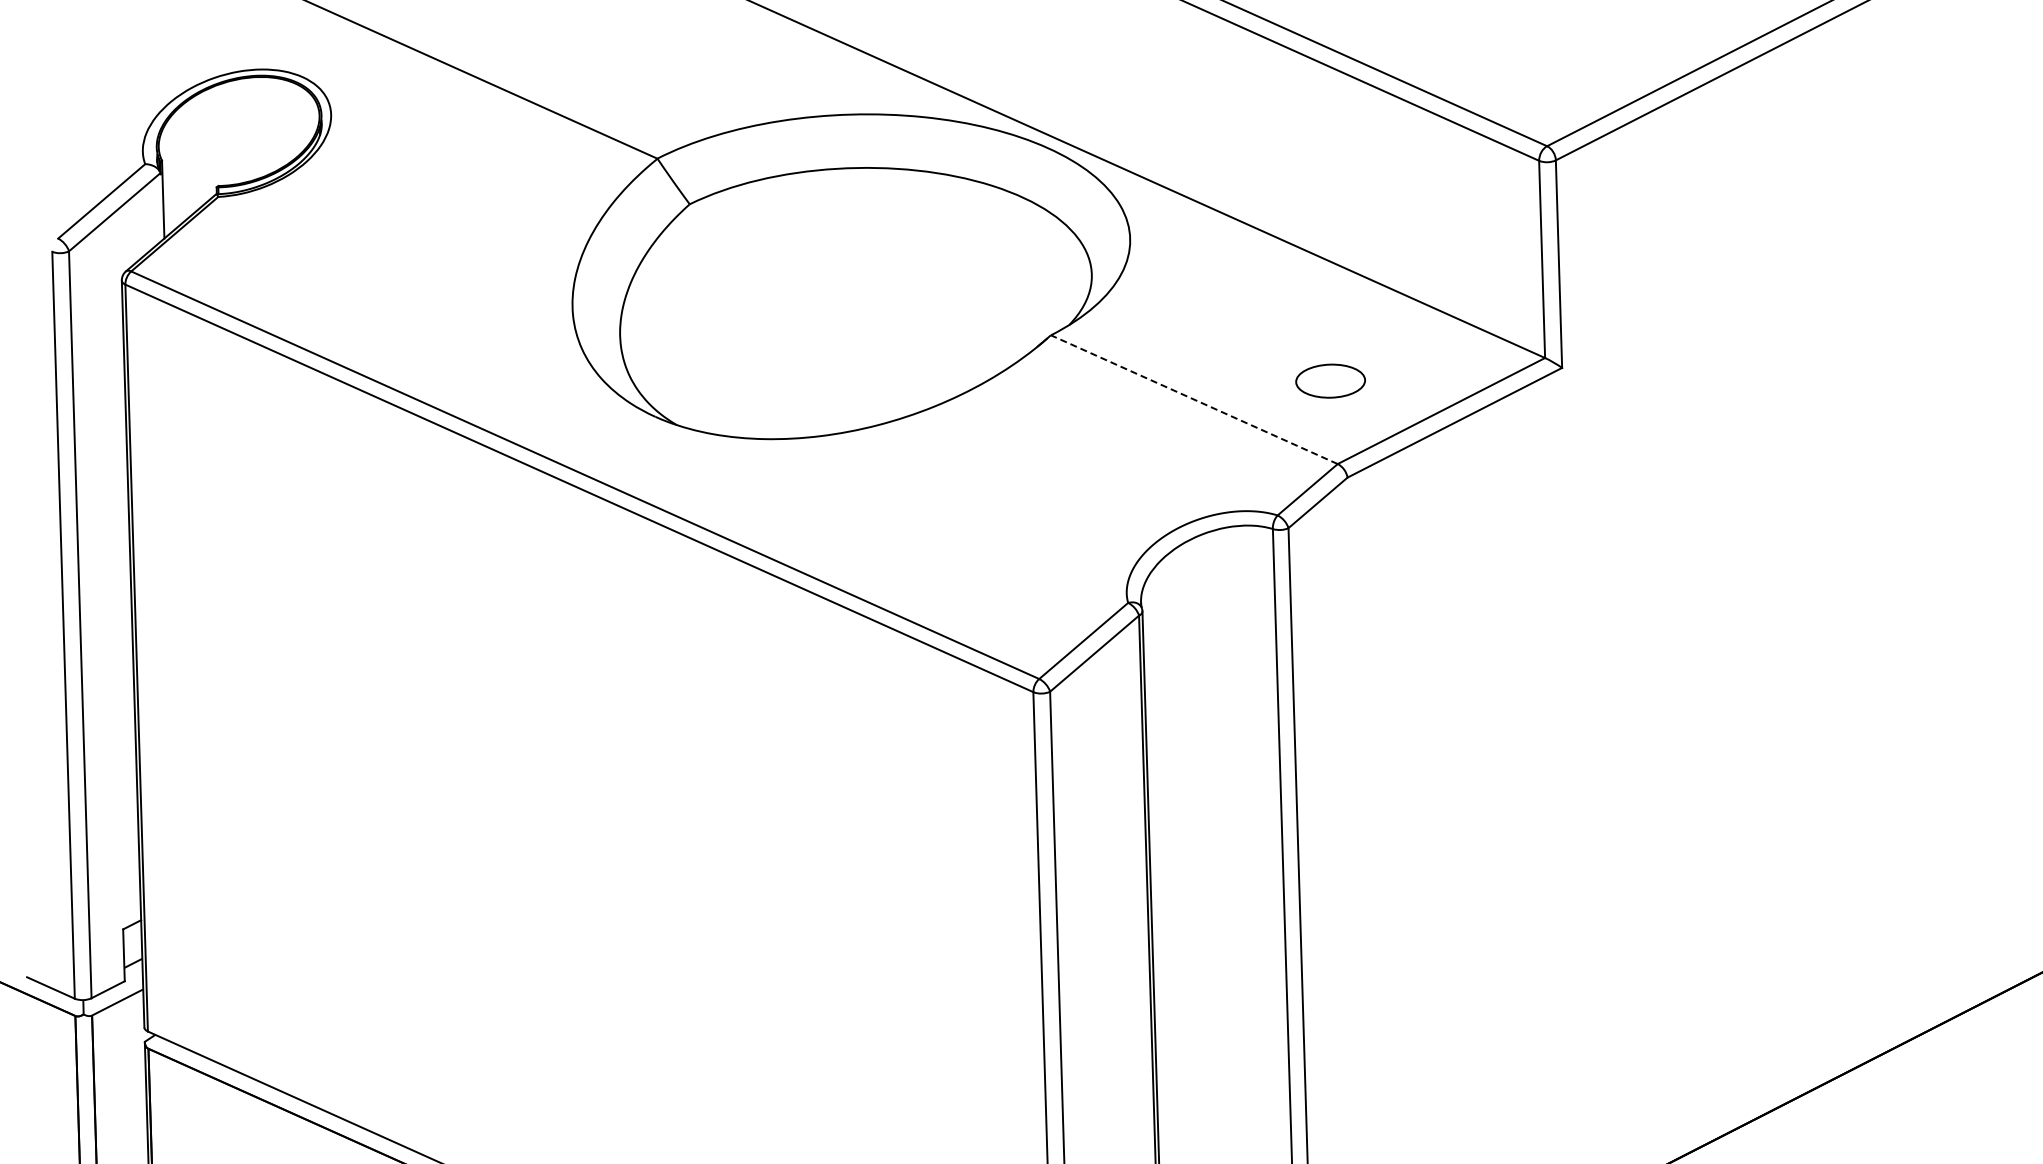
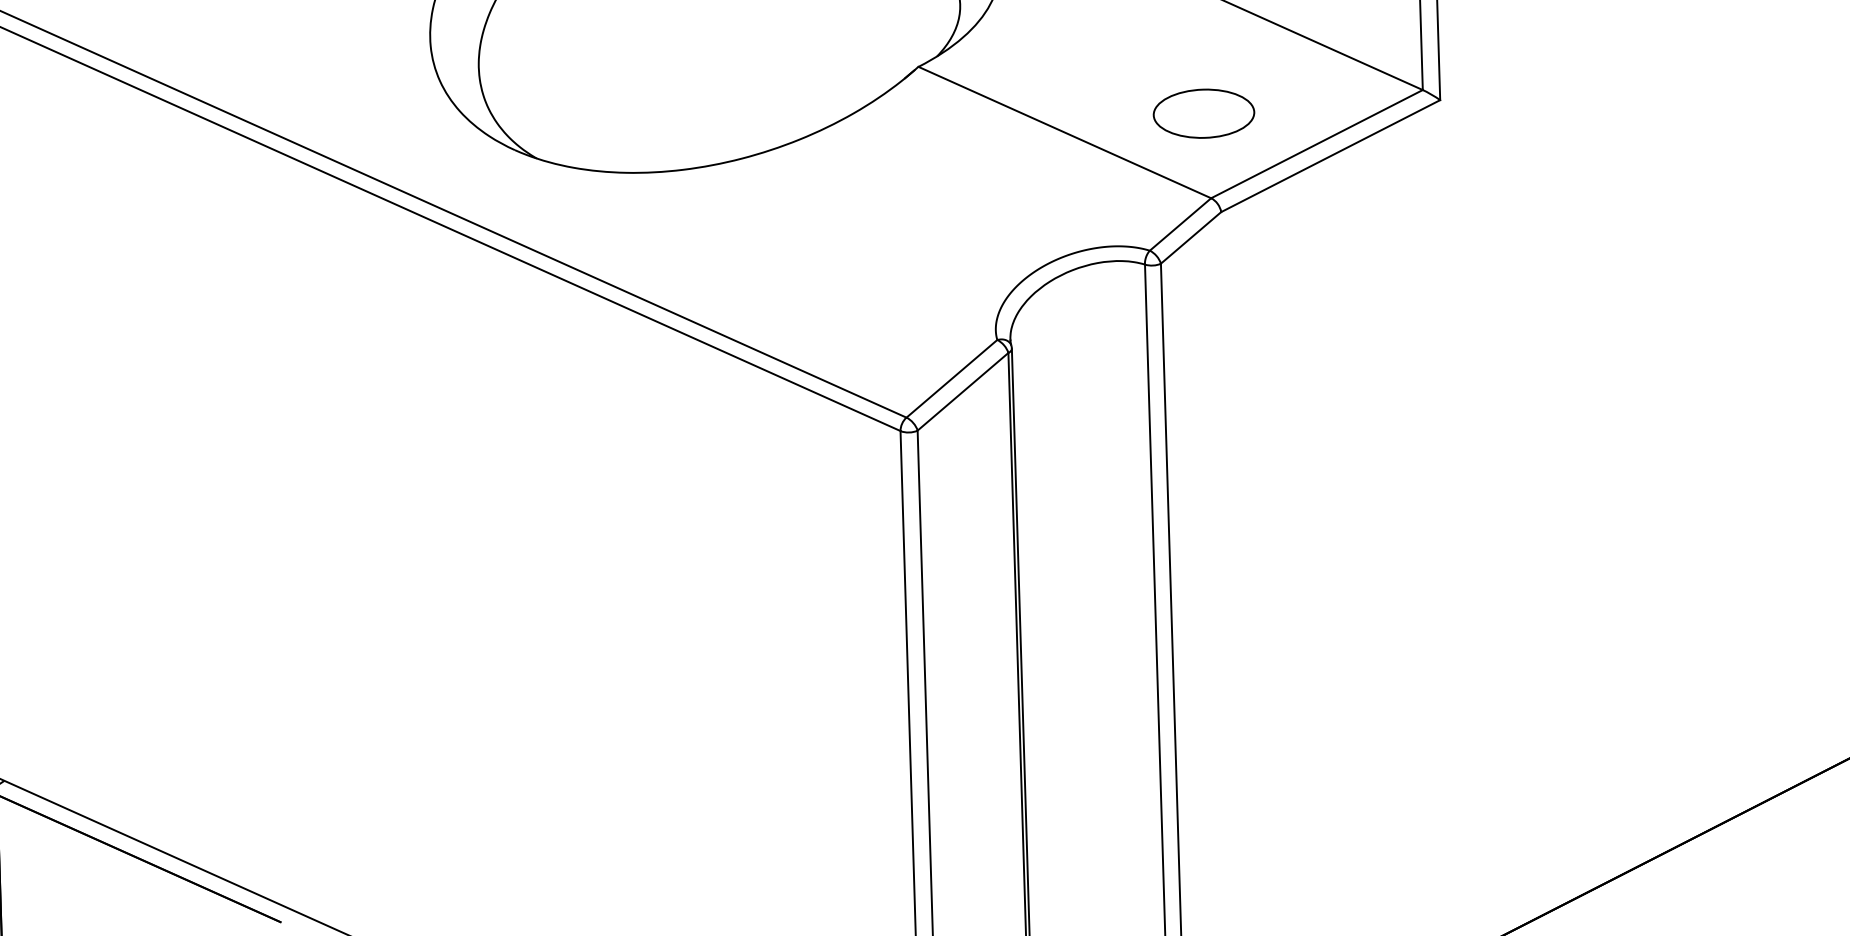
part: (1330, 380) -> (1203, 112), size x1.43
line: (1193, 399) -> (1063, 132), dashed -> solid

